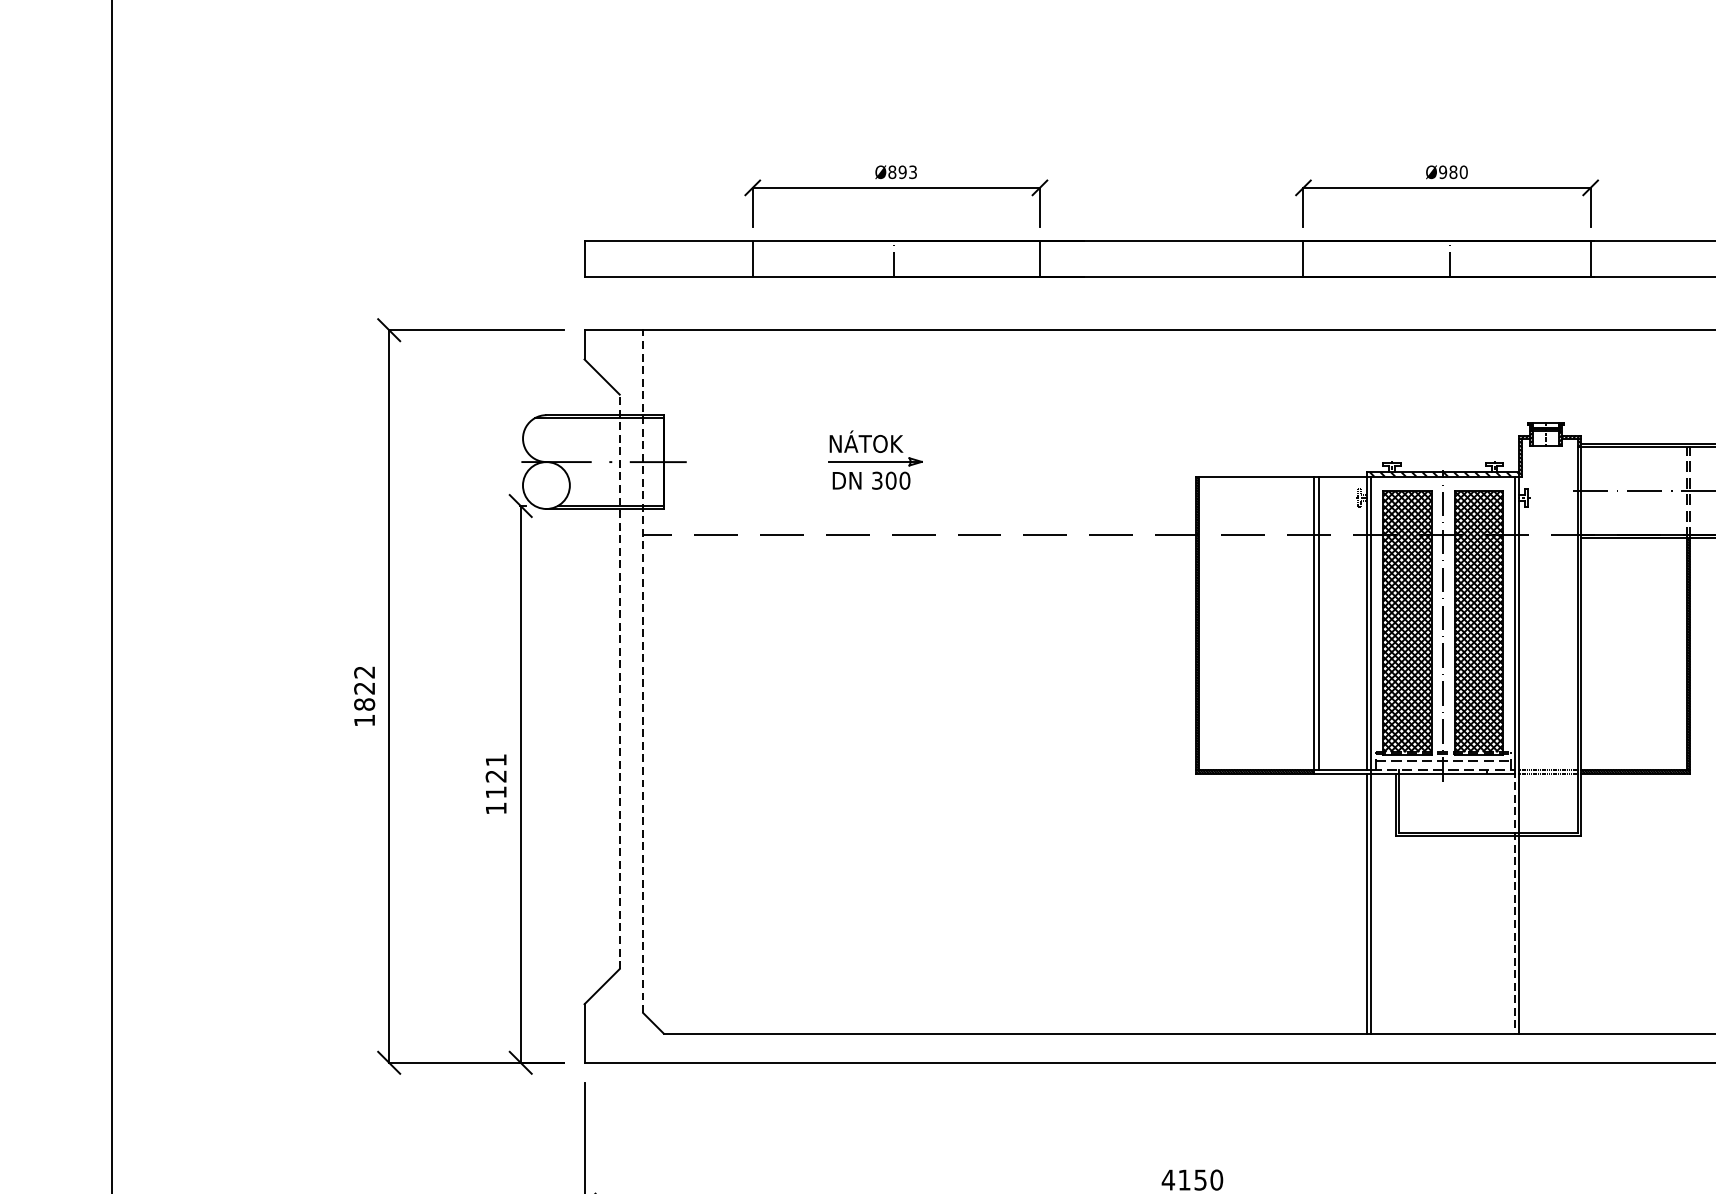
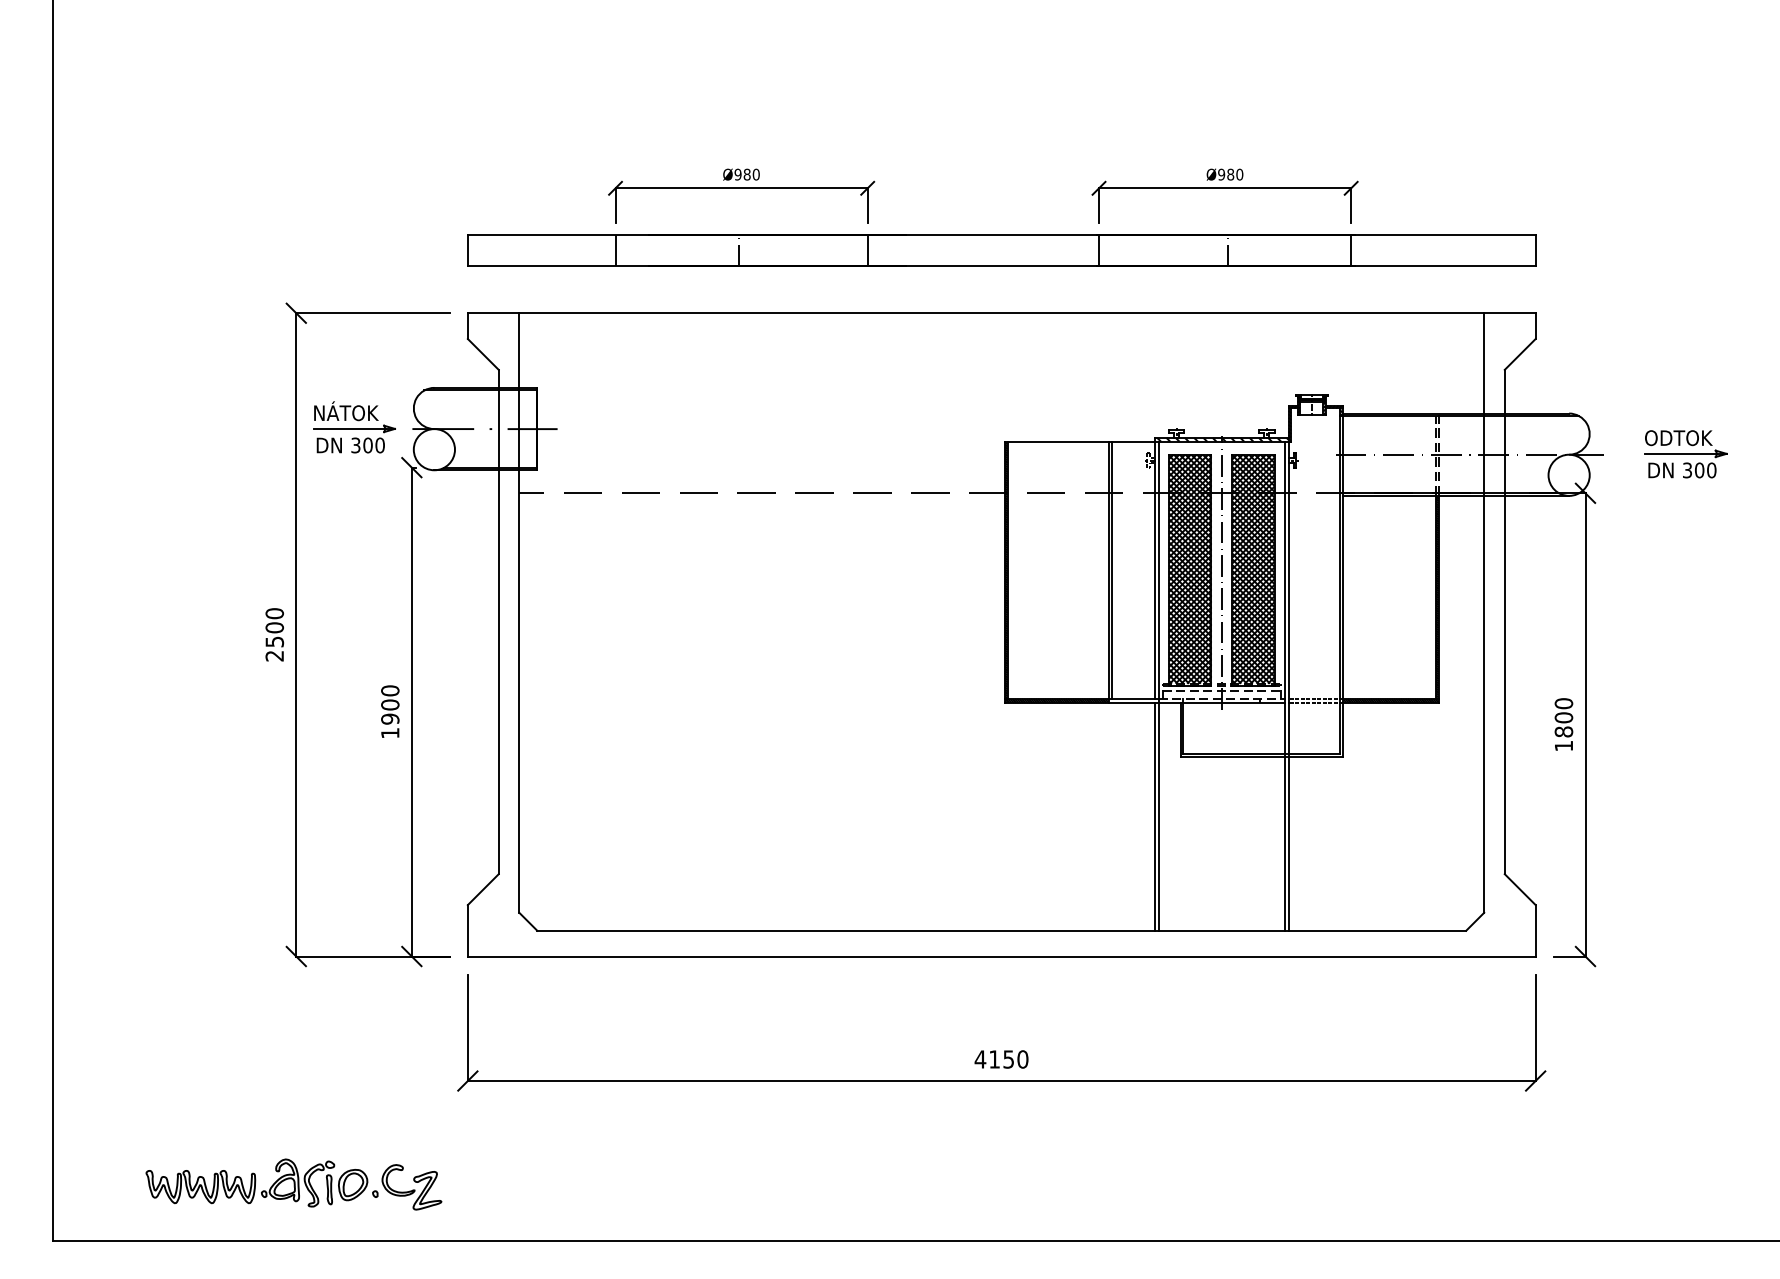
text: (901, 172) -> (746, 174), Ø893 -> Ø980
part: (875, 460) -> (354, 427), moved
line: (643, 672) -> (519, 613), dashed -> solid
line: (619, 681) -> (498, 621), dashed -> solid
text: (364, 696) -> (274, 634), 1822 -> 2500
text: (496, 775) -> (390, 704), 1121 -> 1900
line: (1514, 901) -> (1284, 814), dashed -> solid

